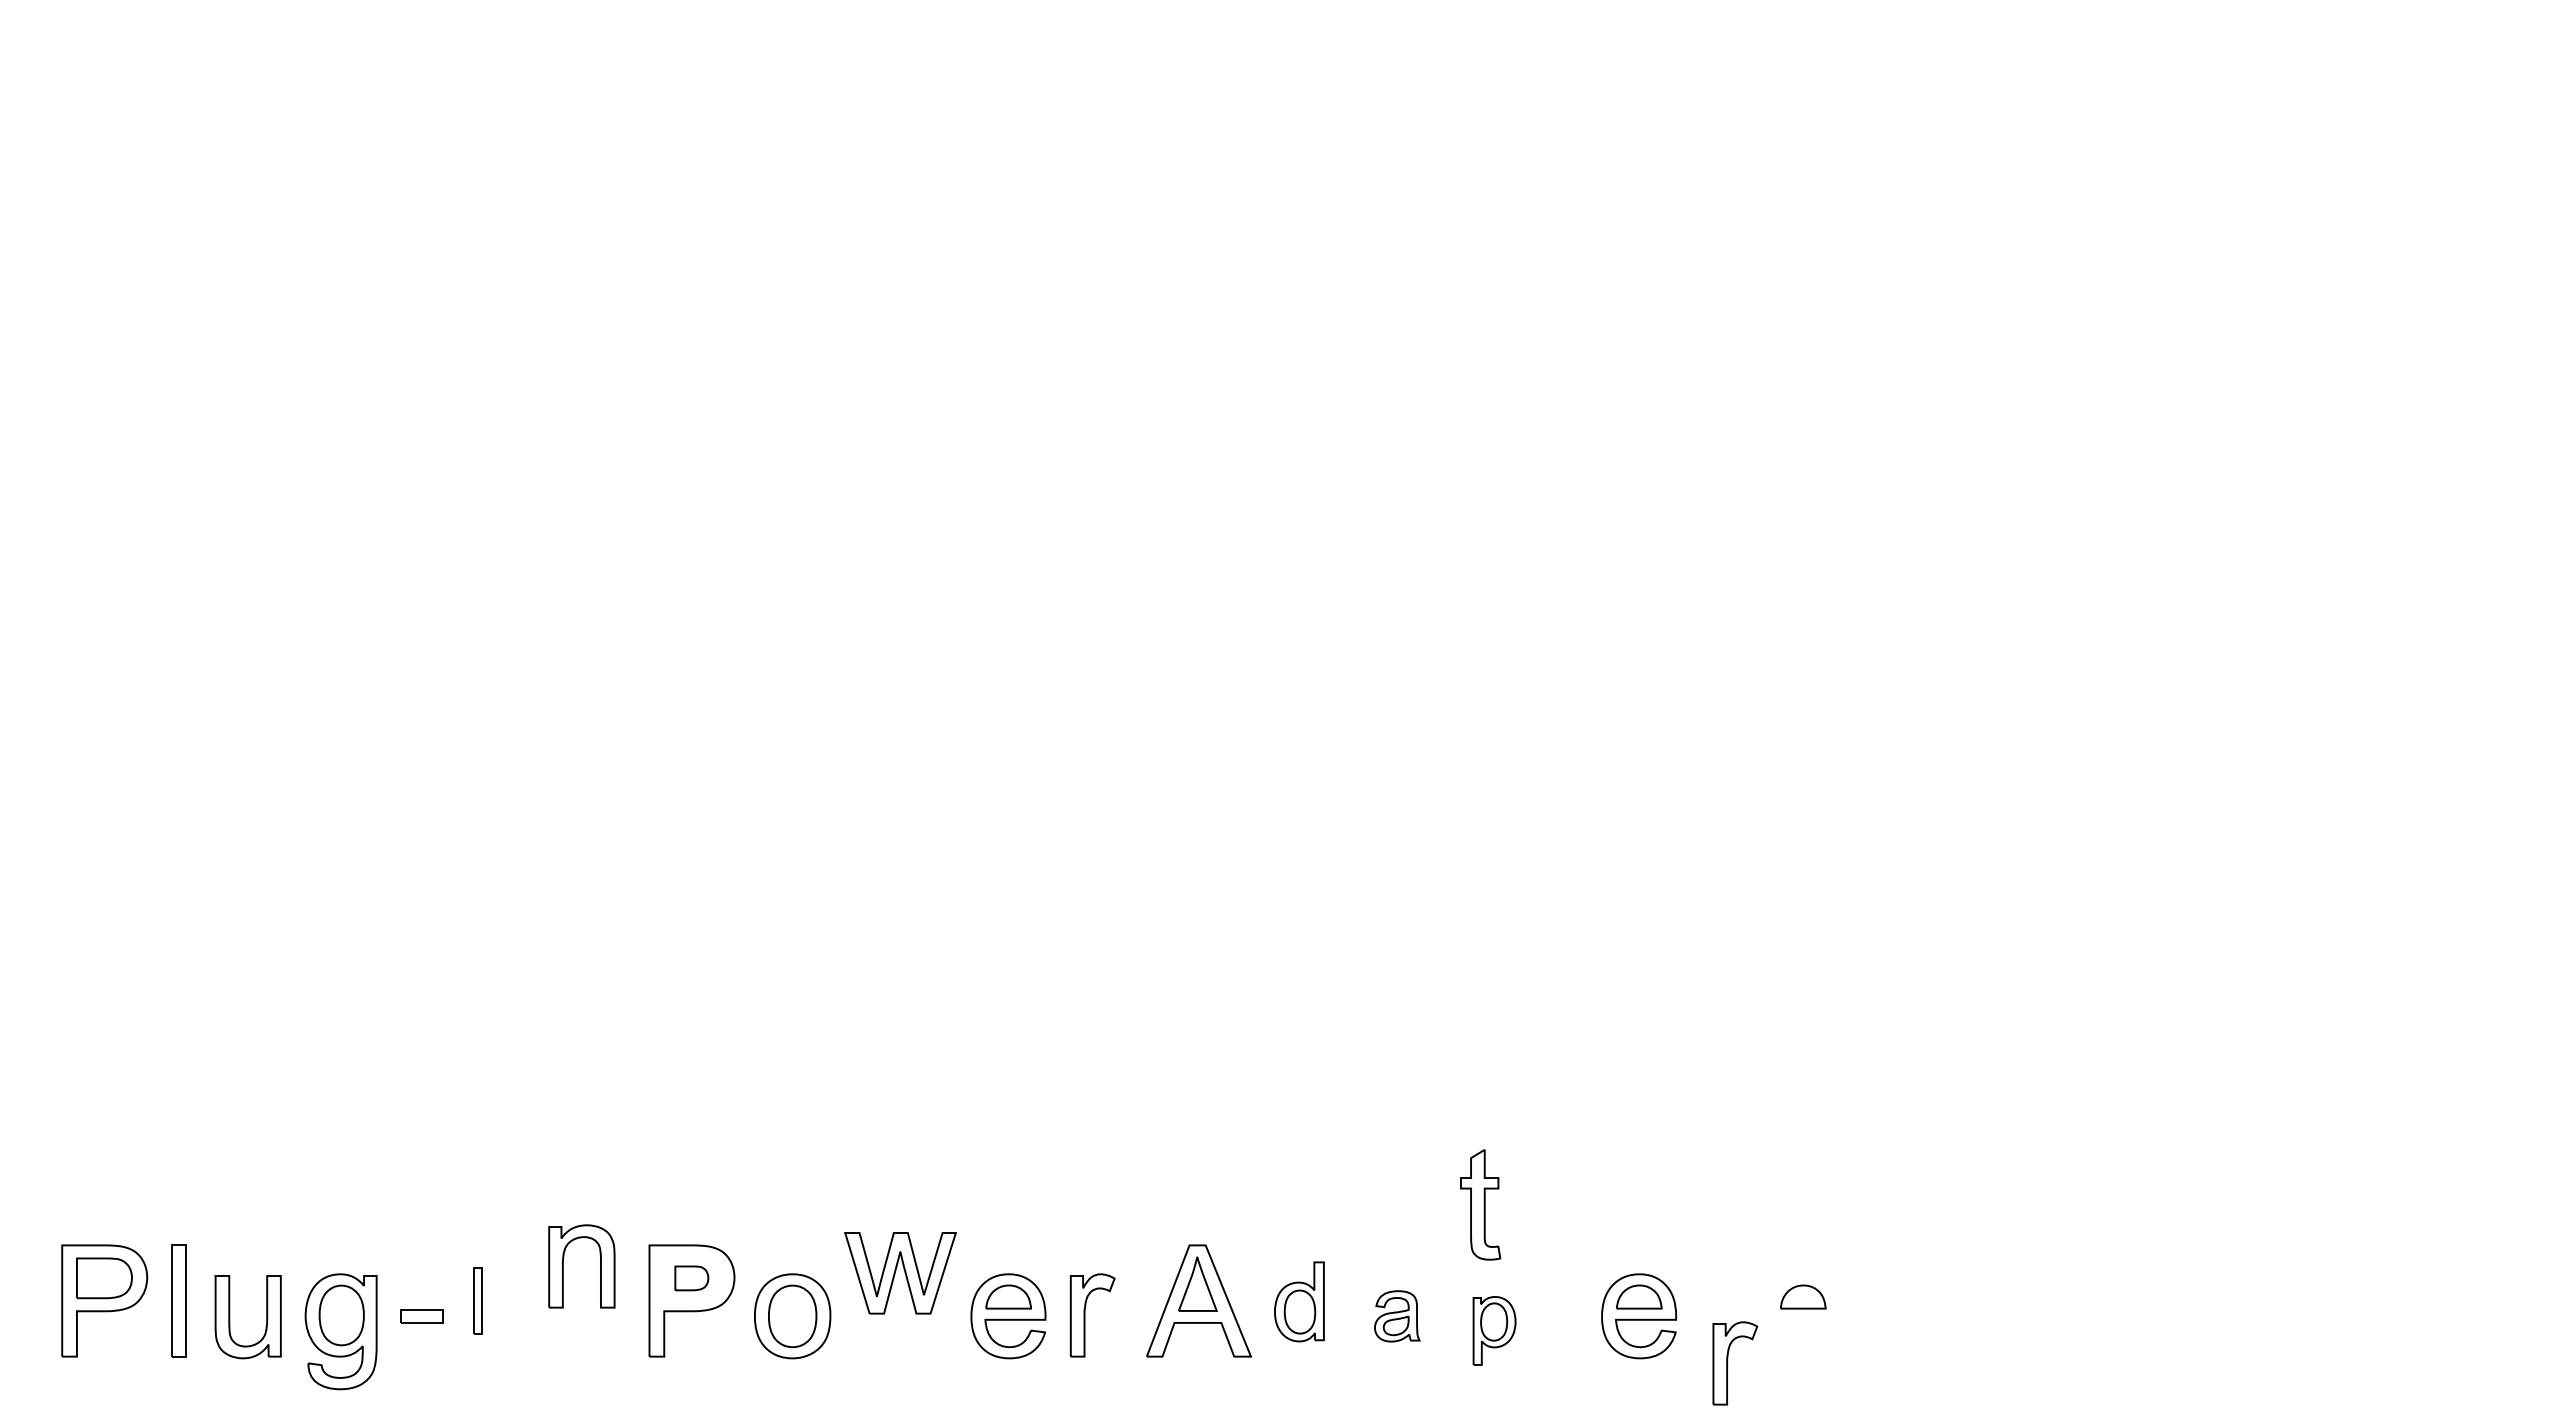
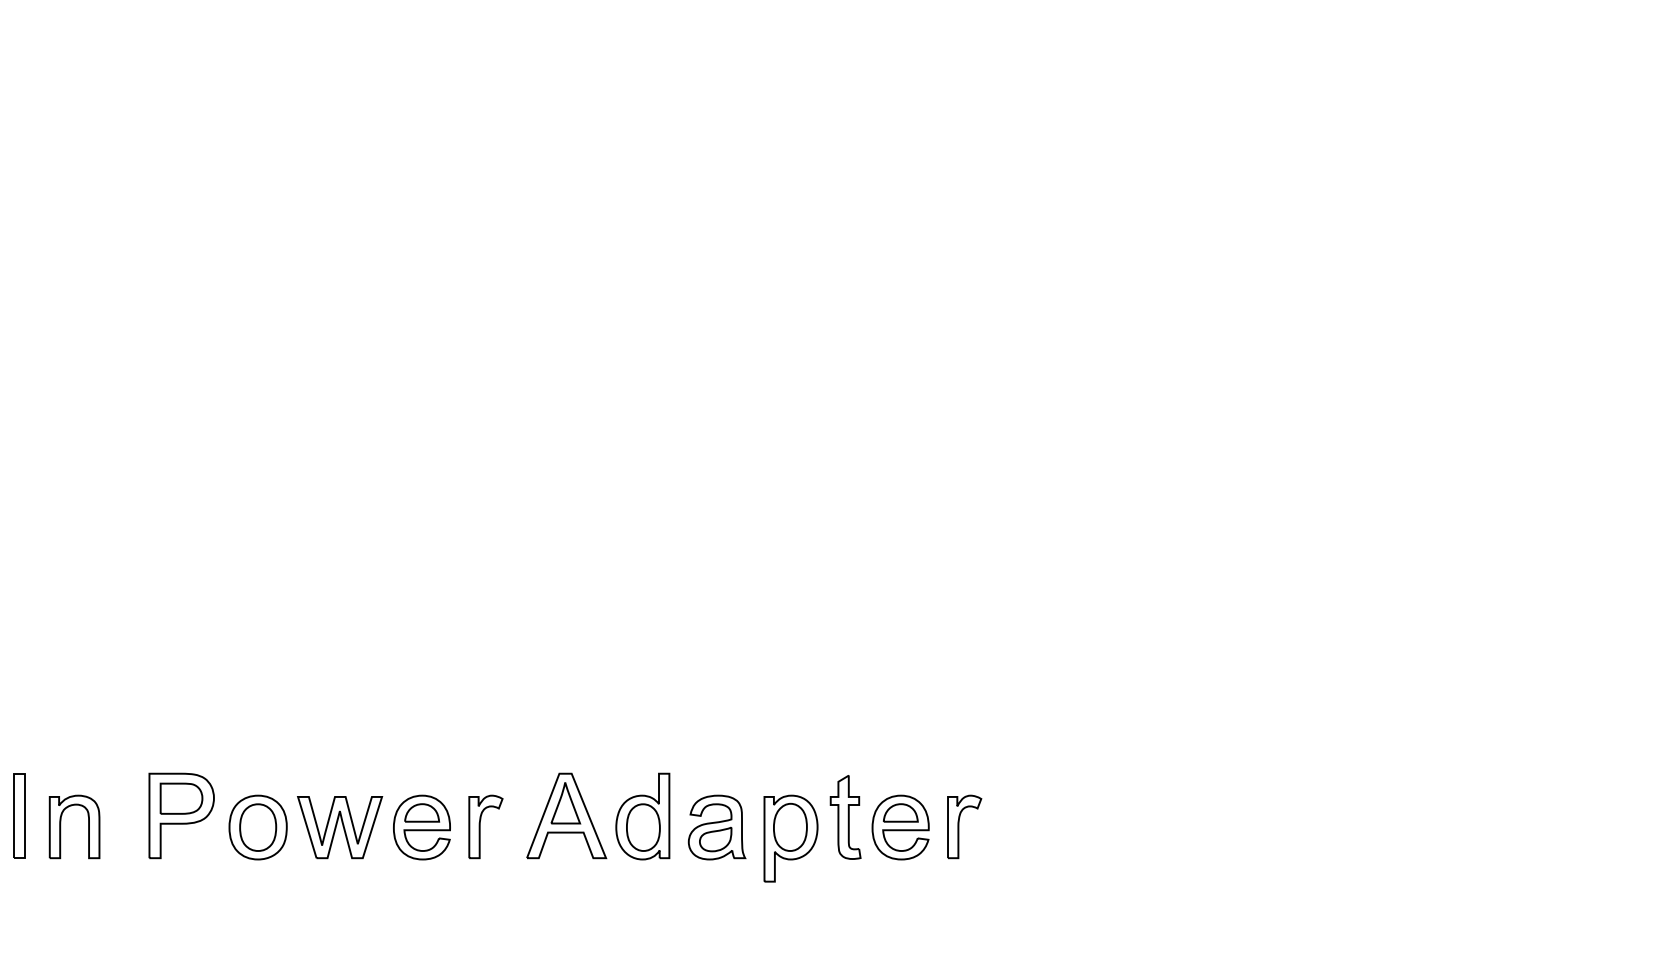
part: (1480, 1204) -> (845, 817), moved
part: (563, 1266) -> (60, 826), moved
part: (900, 1273) -> (340, 827), moved
part: (691, 1278) -> (181, 798), size x1.67
part: (1803, 1296) -> (1025, 812), removed
part: (477, 1300) -> (18, 815), size x1.67
part: (1299, 1301) -> (642, 816), size x1.43
part: (1397, 1316) -> (717, 827), size x1.67
part: (1494, 1330) -> (790, 838), size x1.67
part: (1728, 1360) -> (959, 824), moved

